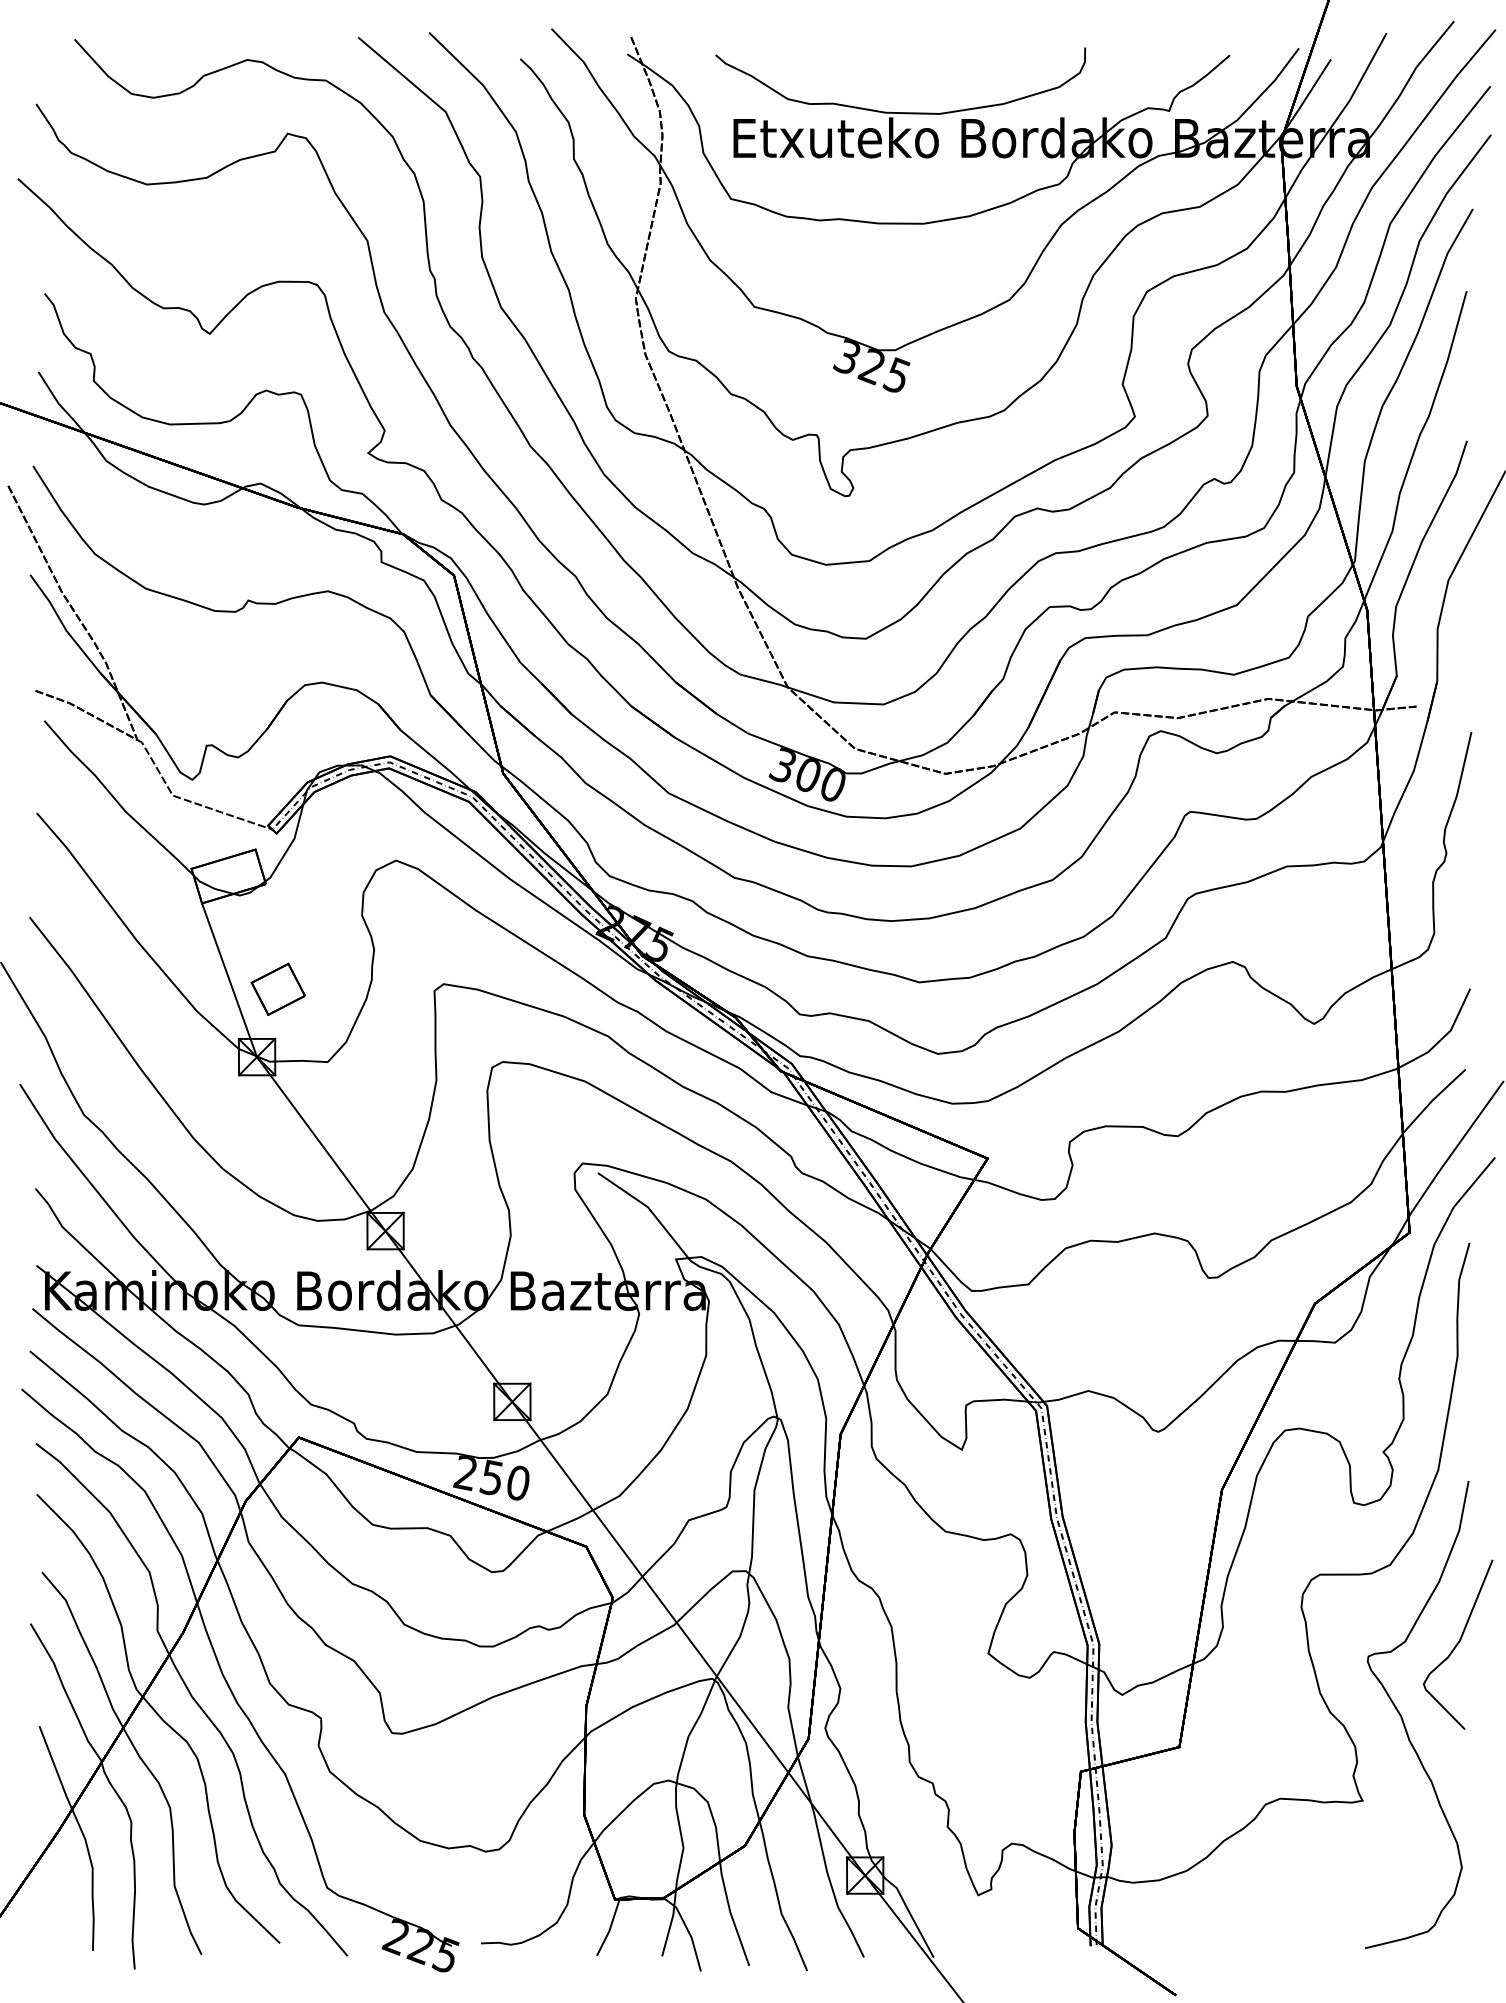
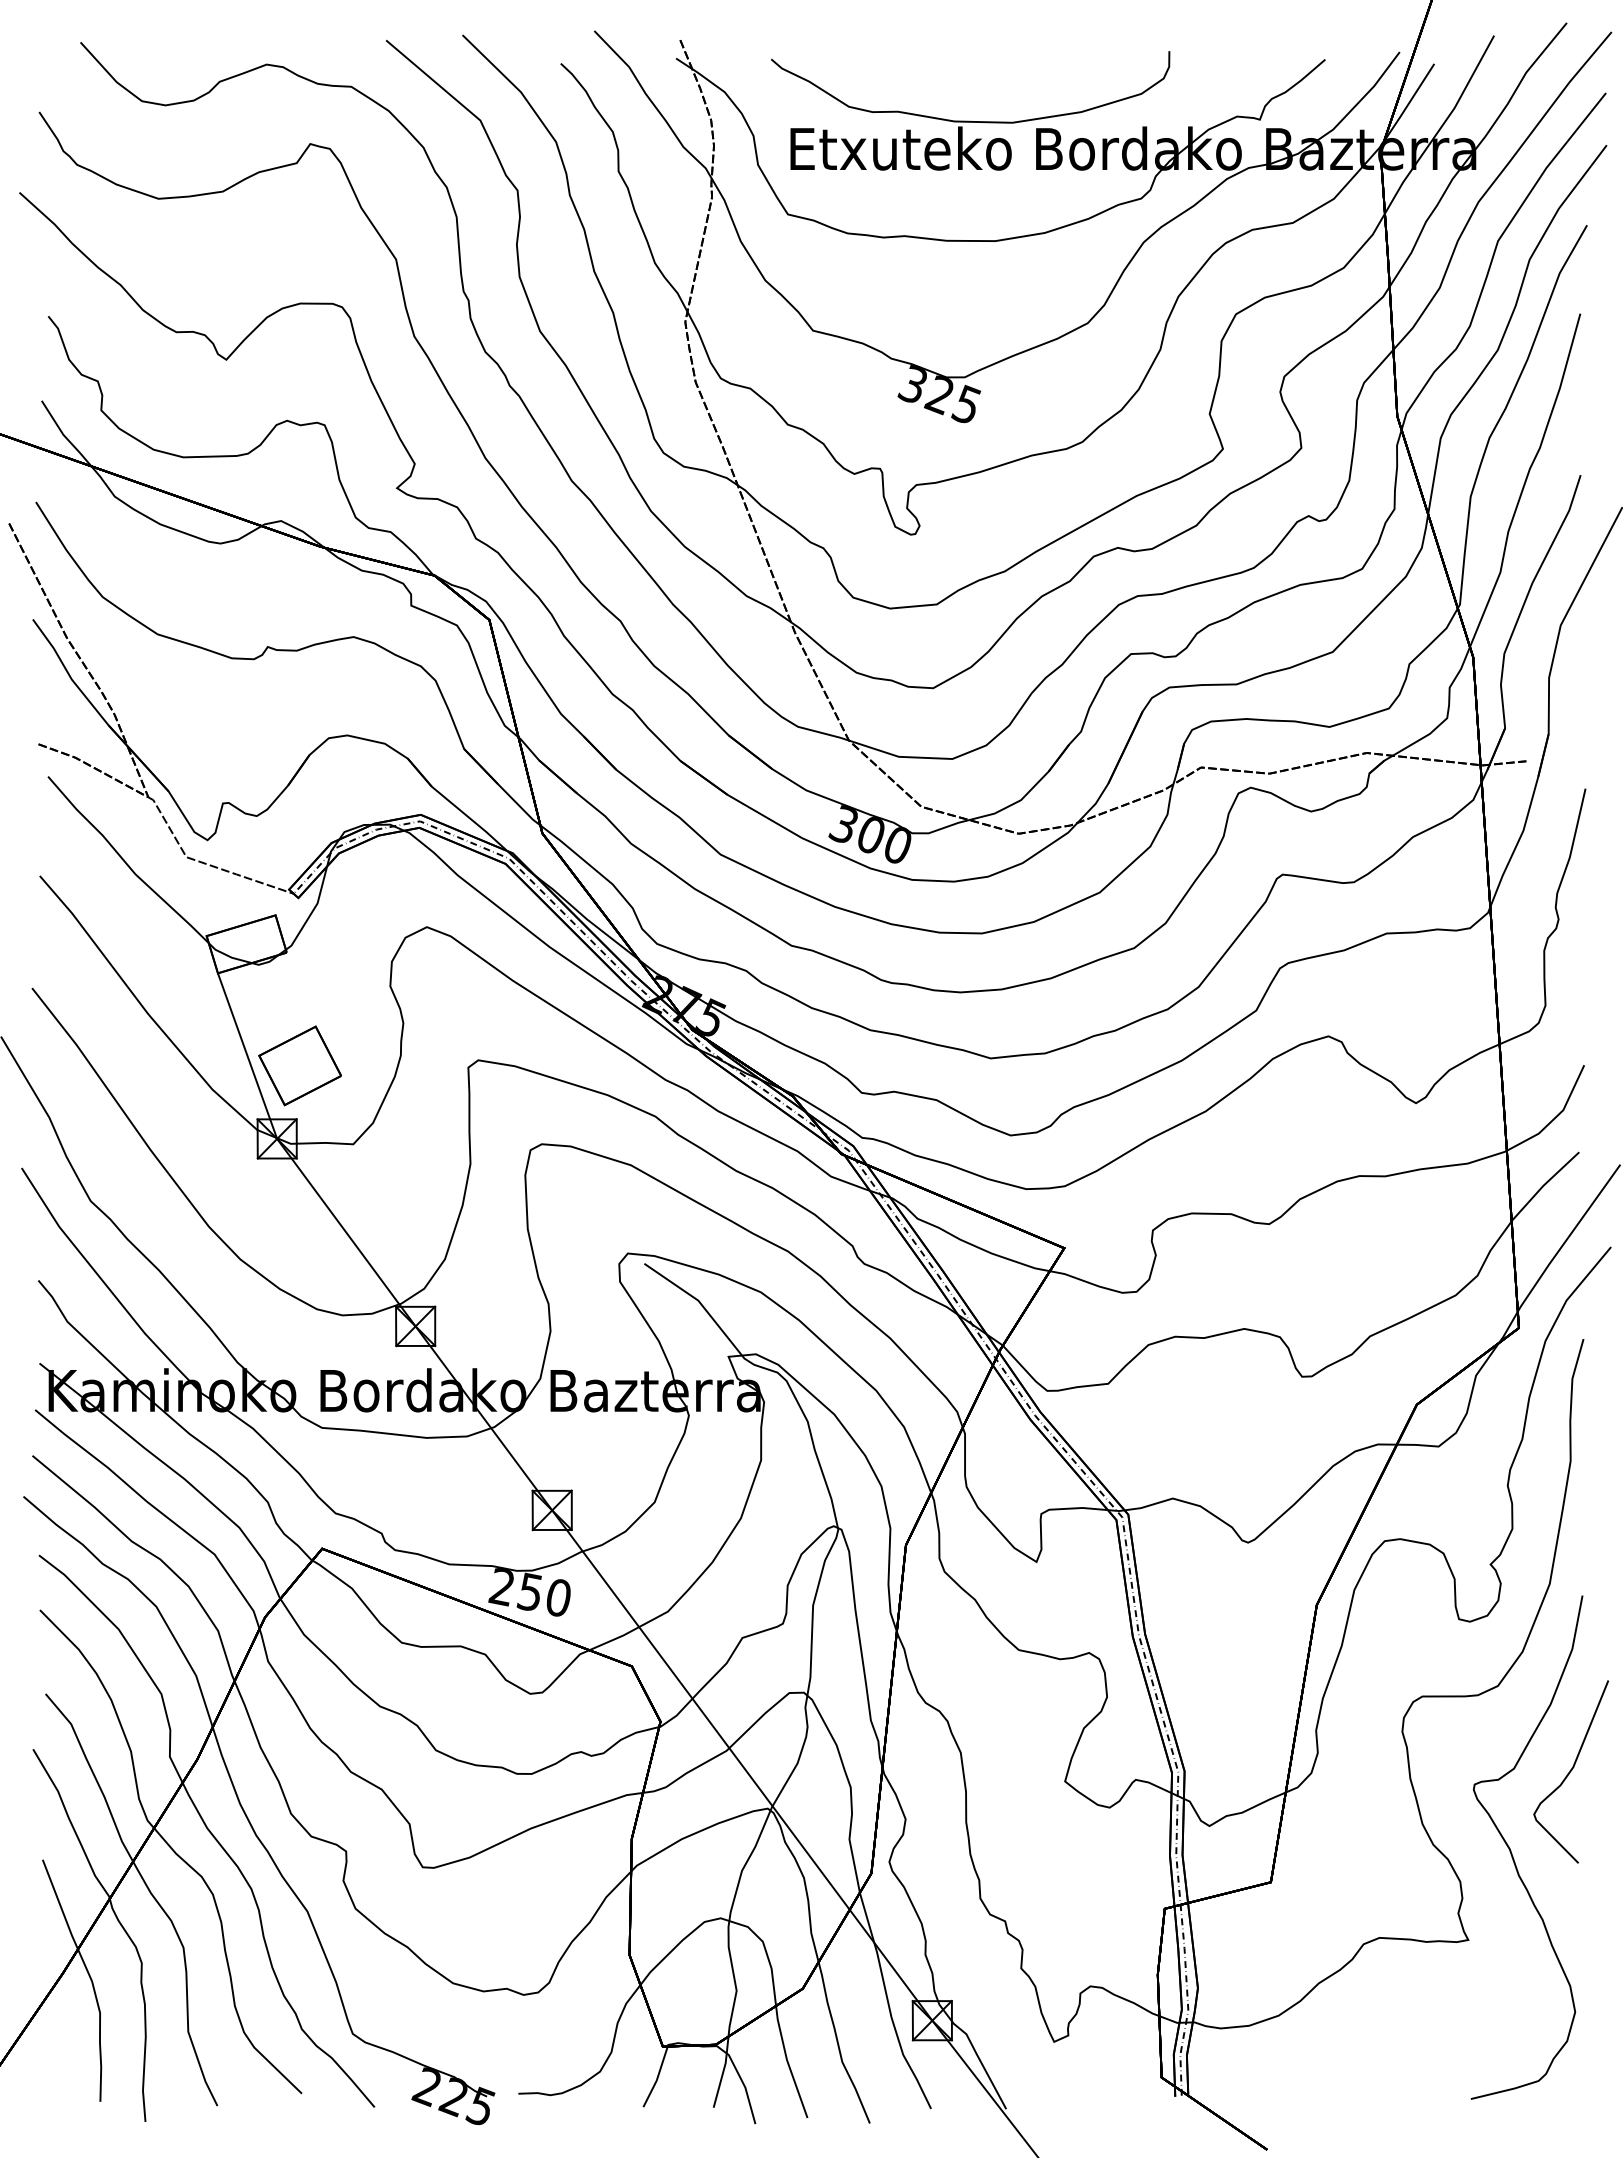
part: (277, 988) -> (299, 1065), size x1.43

